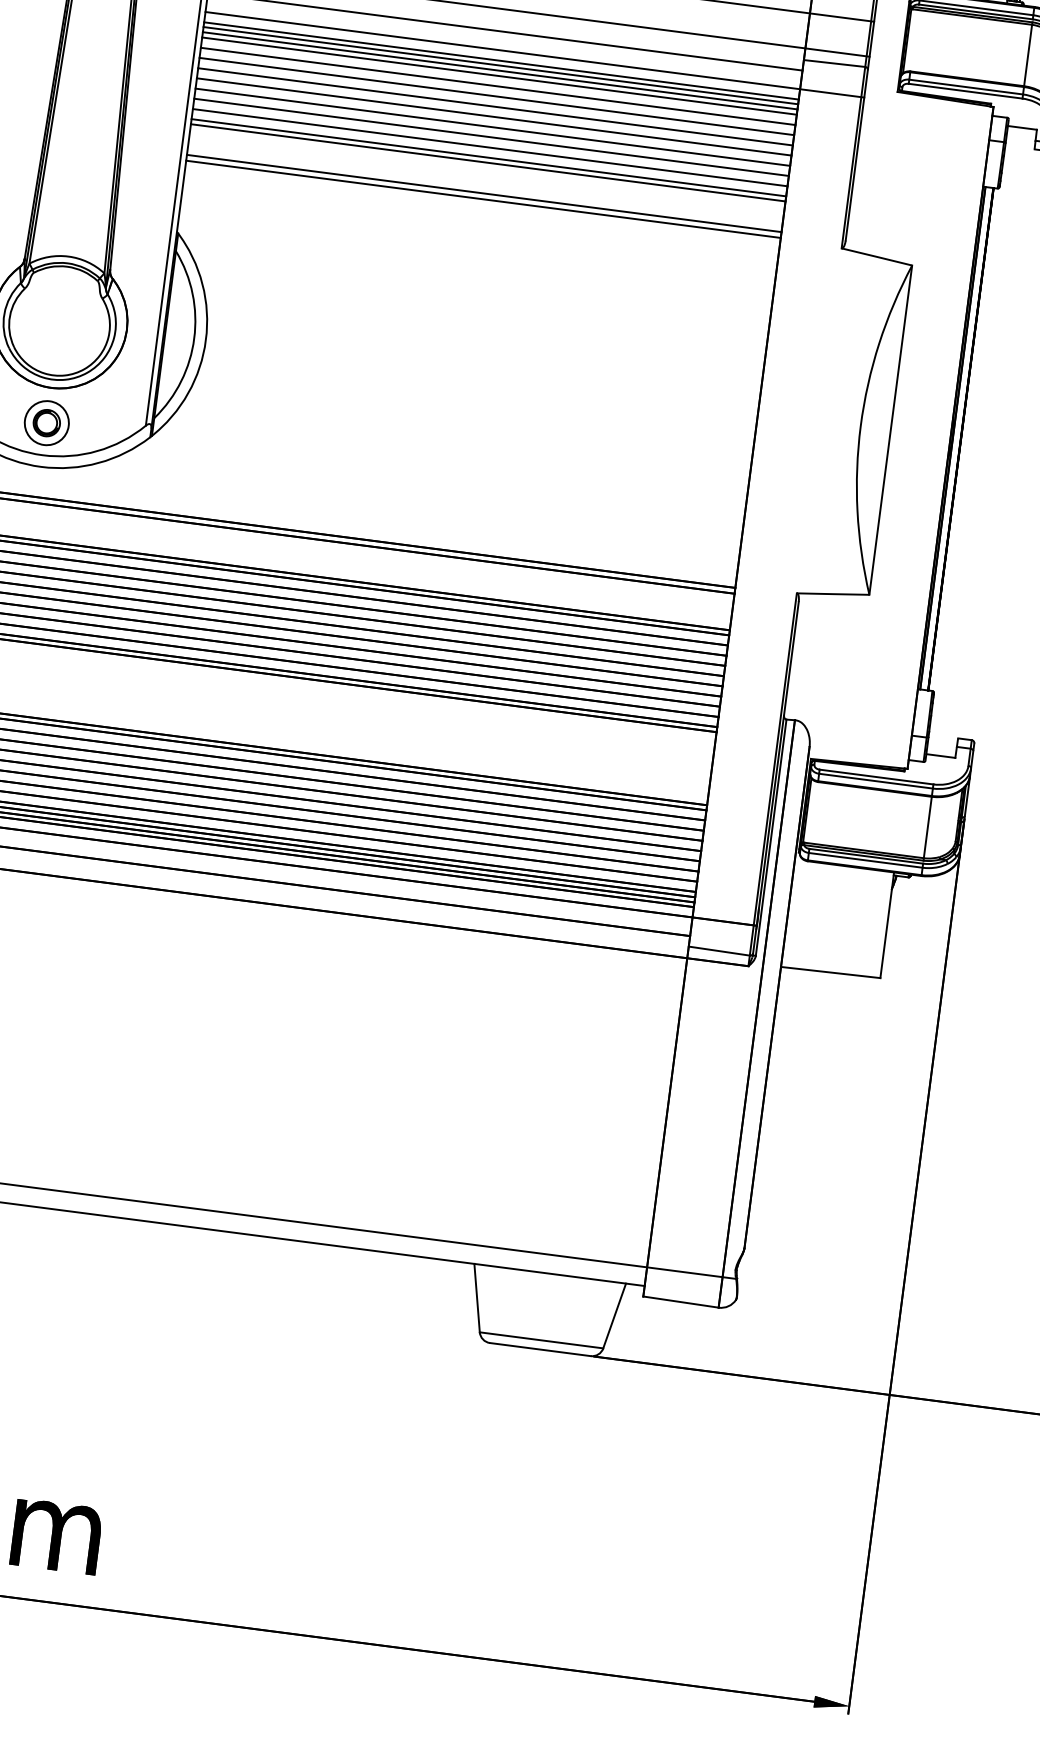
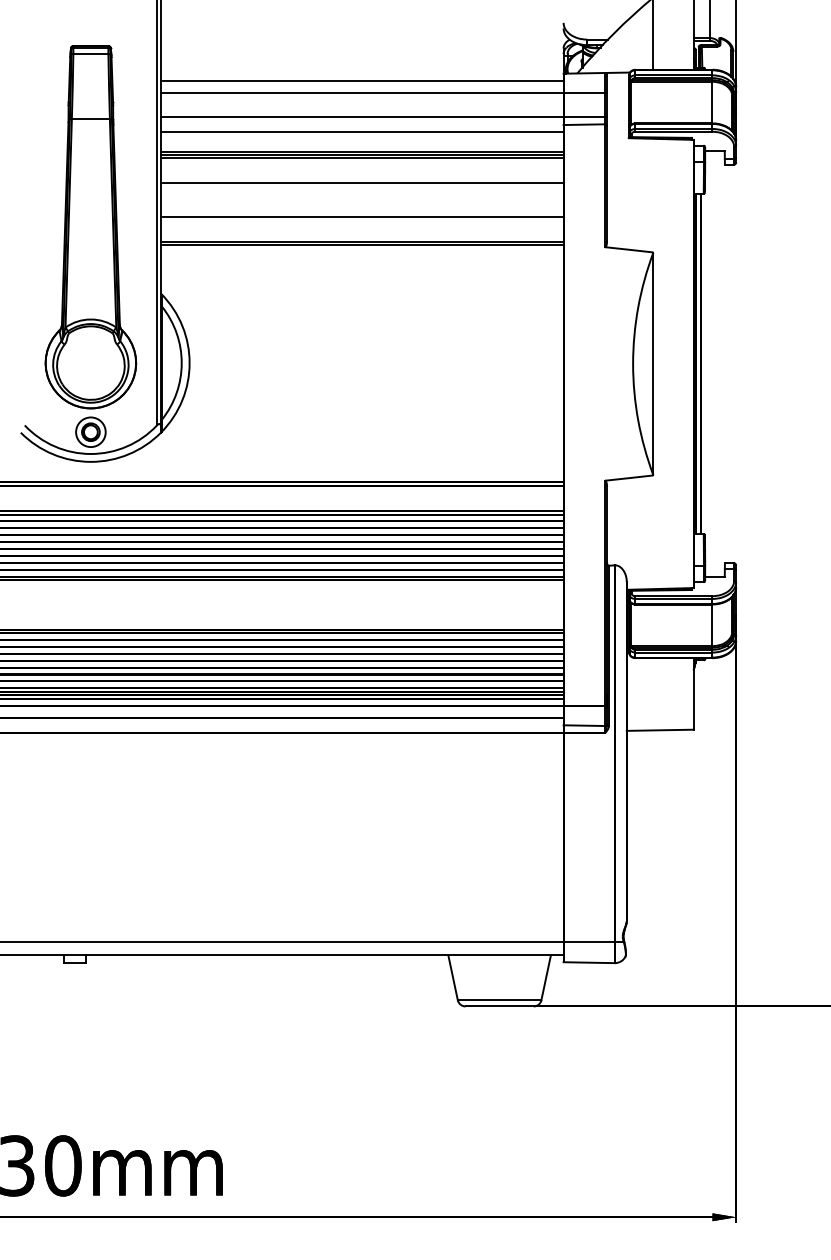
line: (535, 54) -> (384, 144), removed
line: (499, 76) -> (362, 162), removed
line: (498, 87) -> (362, 169), removed
line: (497, 96) -> (362, 175), removed
line: (494, 116) -> (362, 189), removed
line: (493, 127) -> (362, 196), removed
line: (491, 137) -> (362, 203), removed
line: (490, 147) -> (362, 210), removed
line: (488, 162) -> (362, 220), removed

